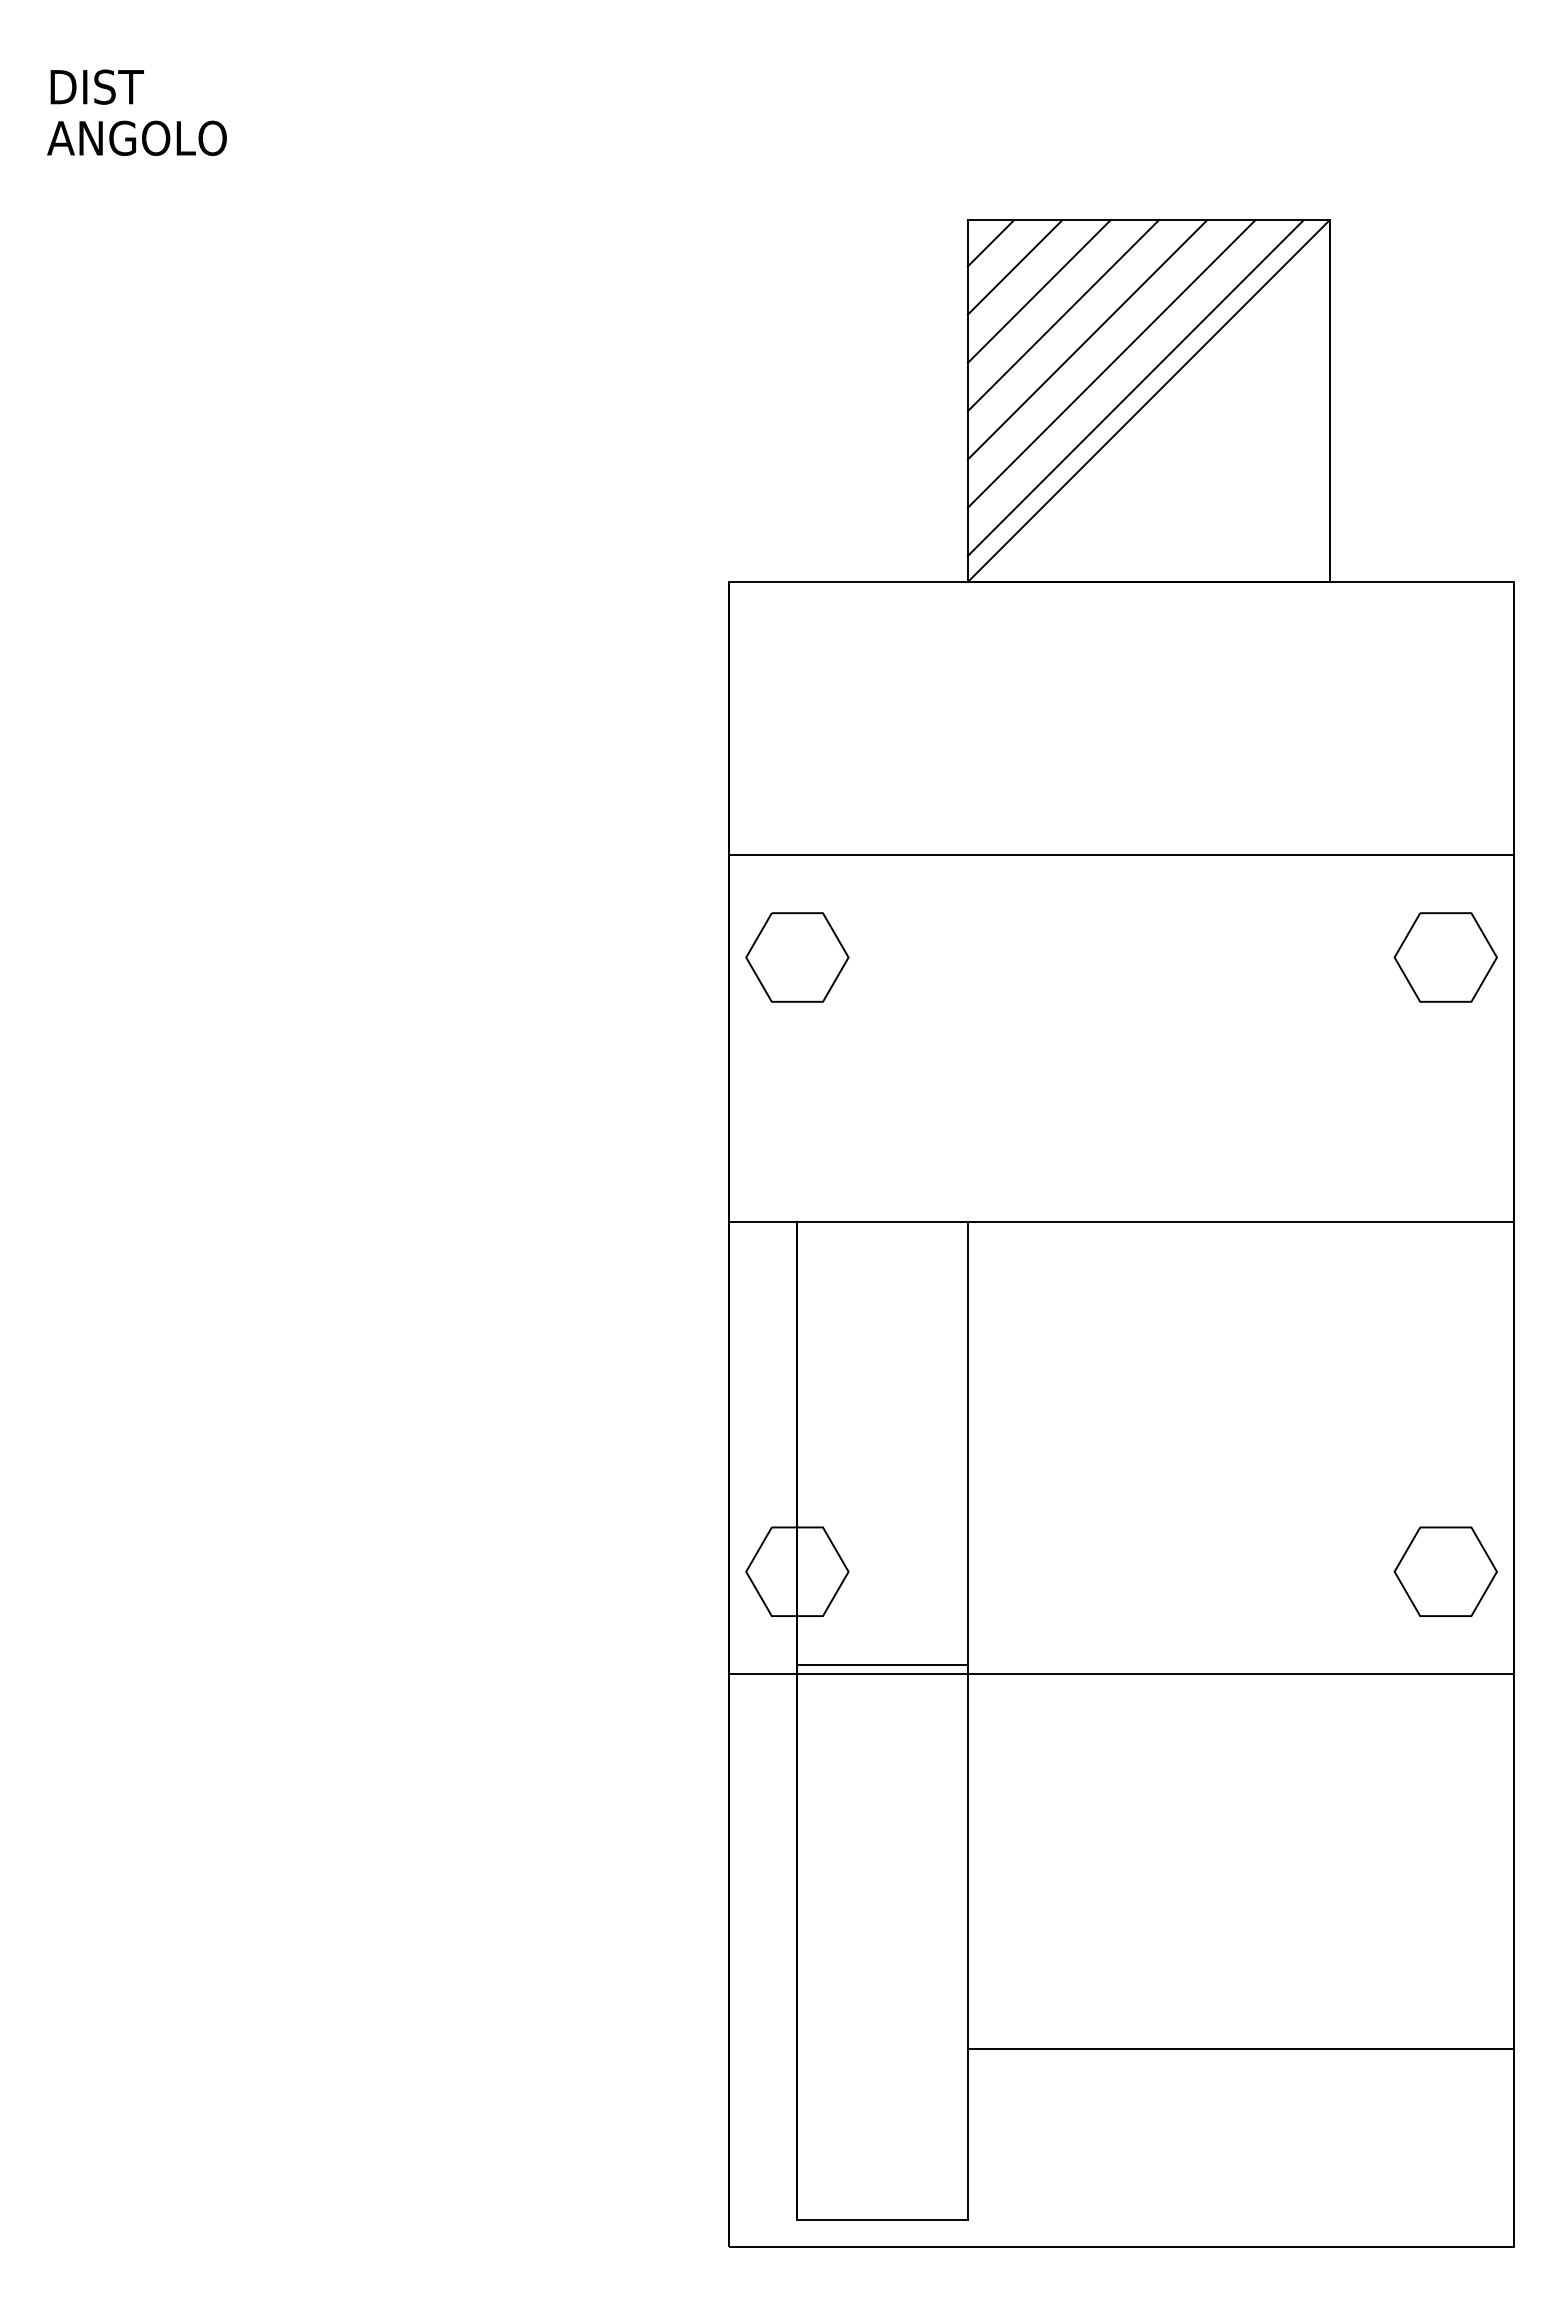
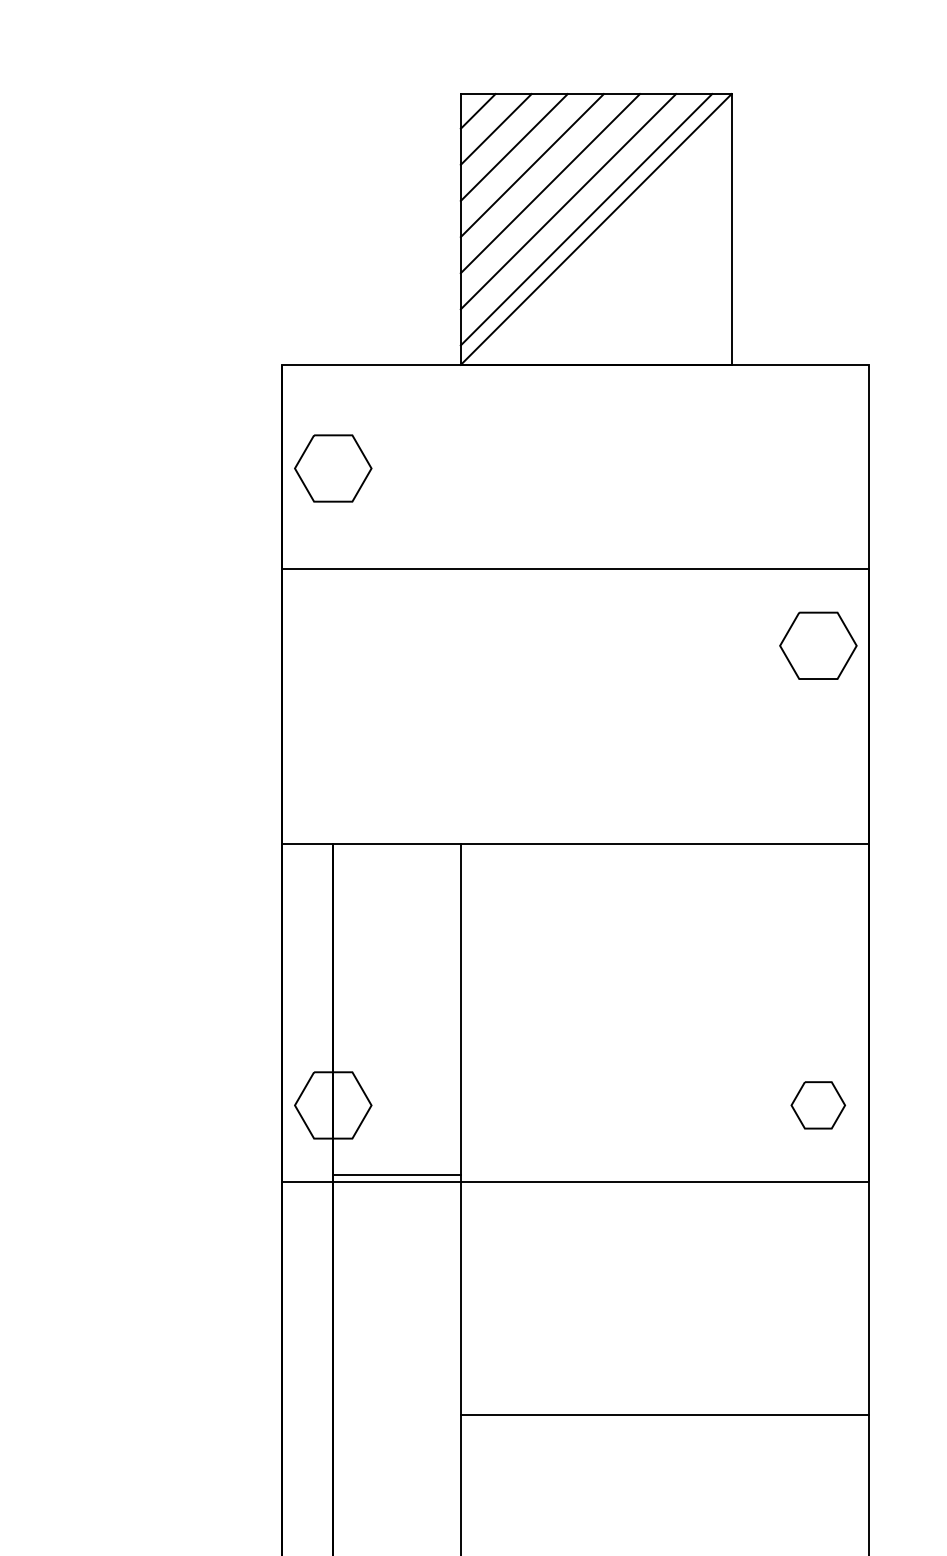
part: (797, 957) -> (333, 468), moved
part: (1445, 1571) -> (818, 1105), size x0.7
line: (1241, 2049) -> (665, 1414), moved

